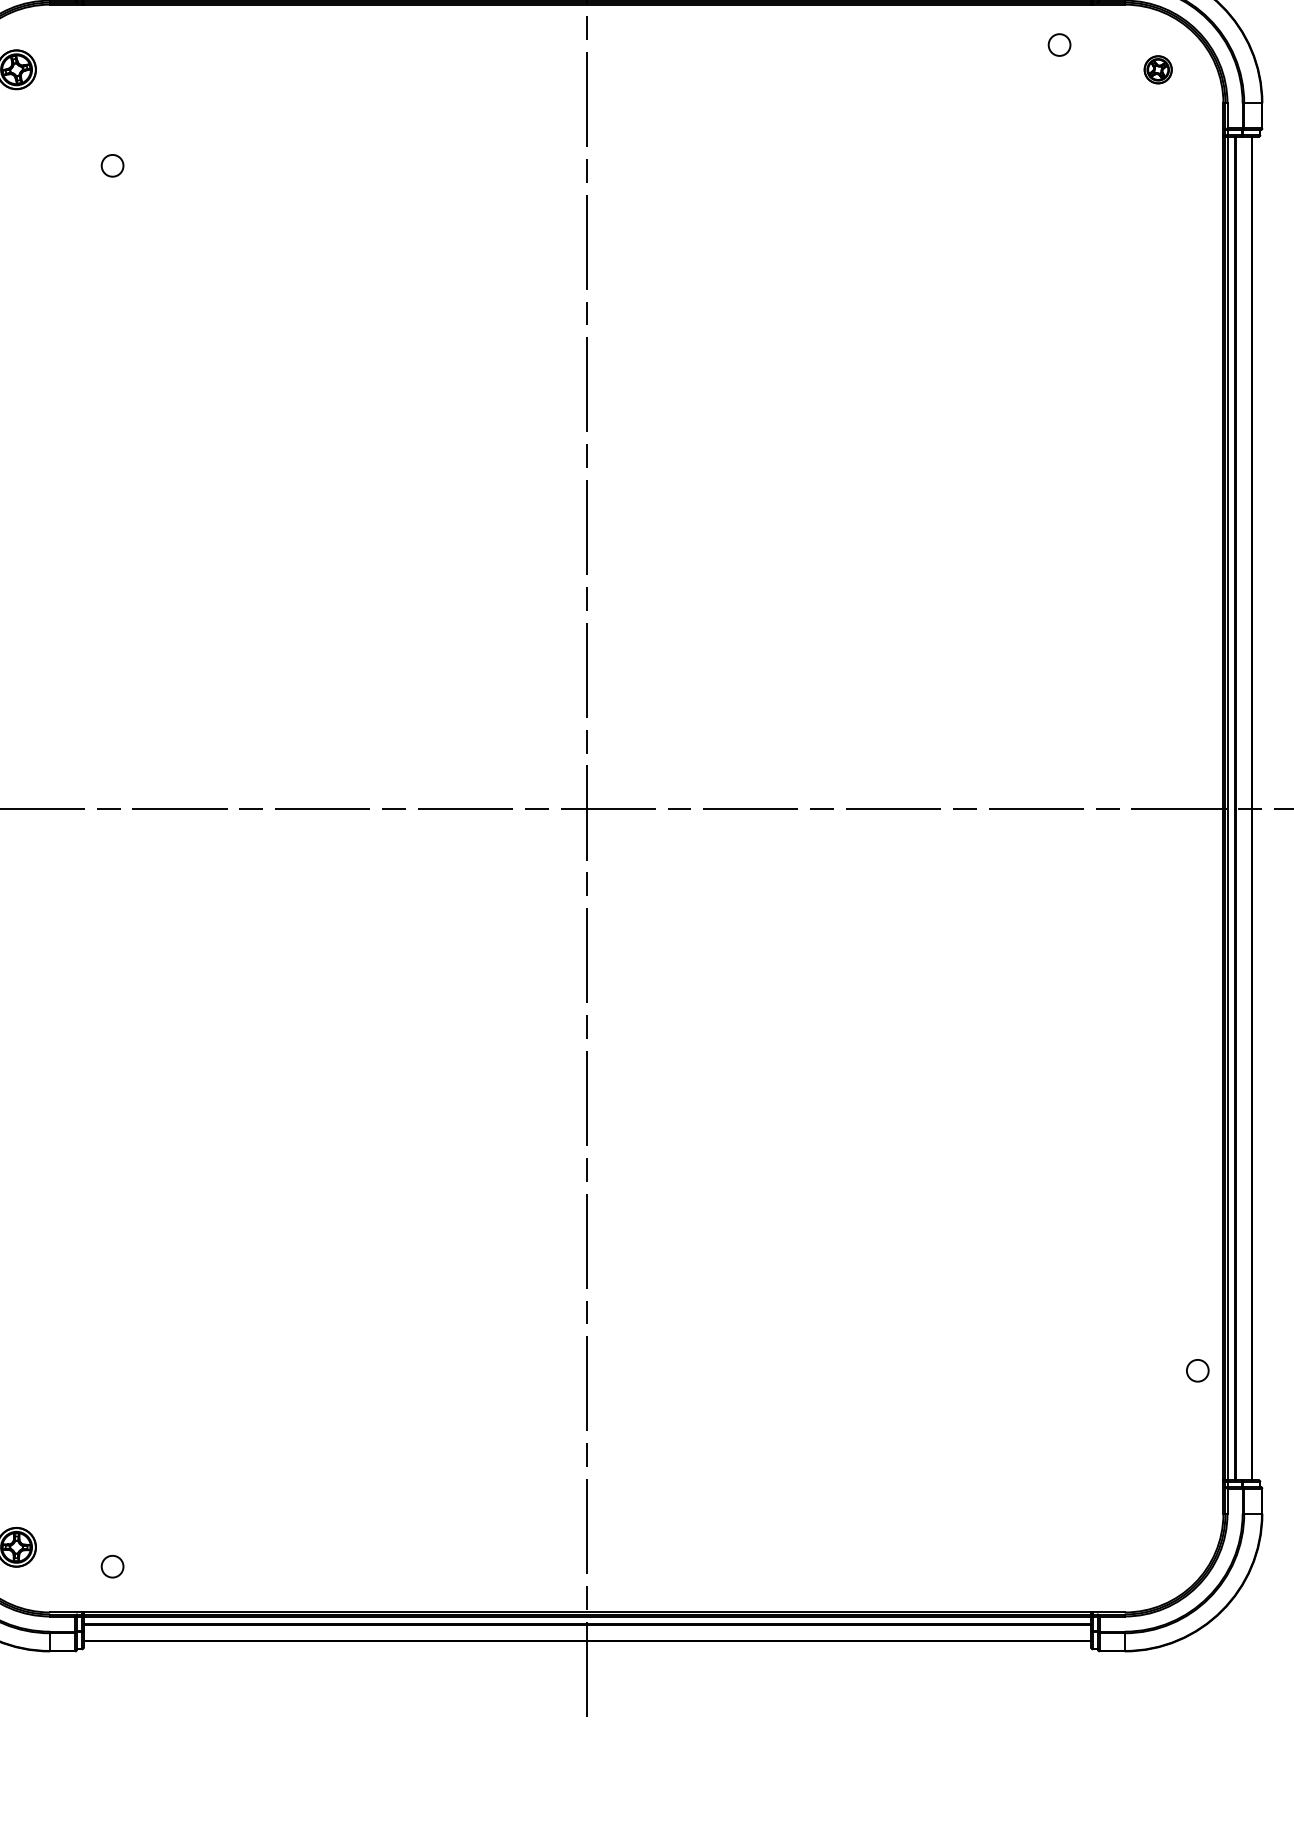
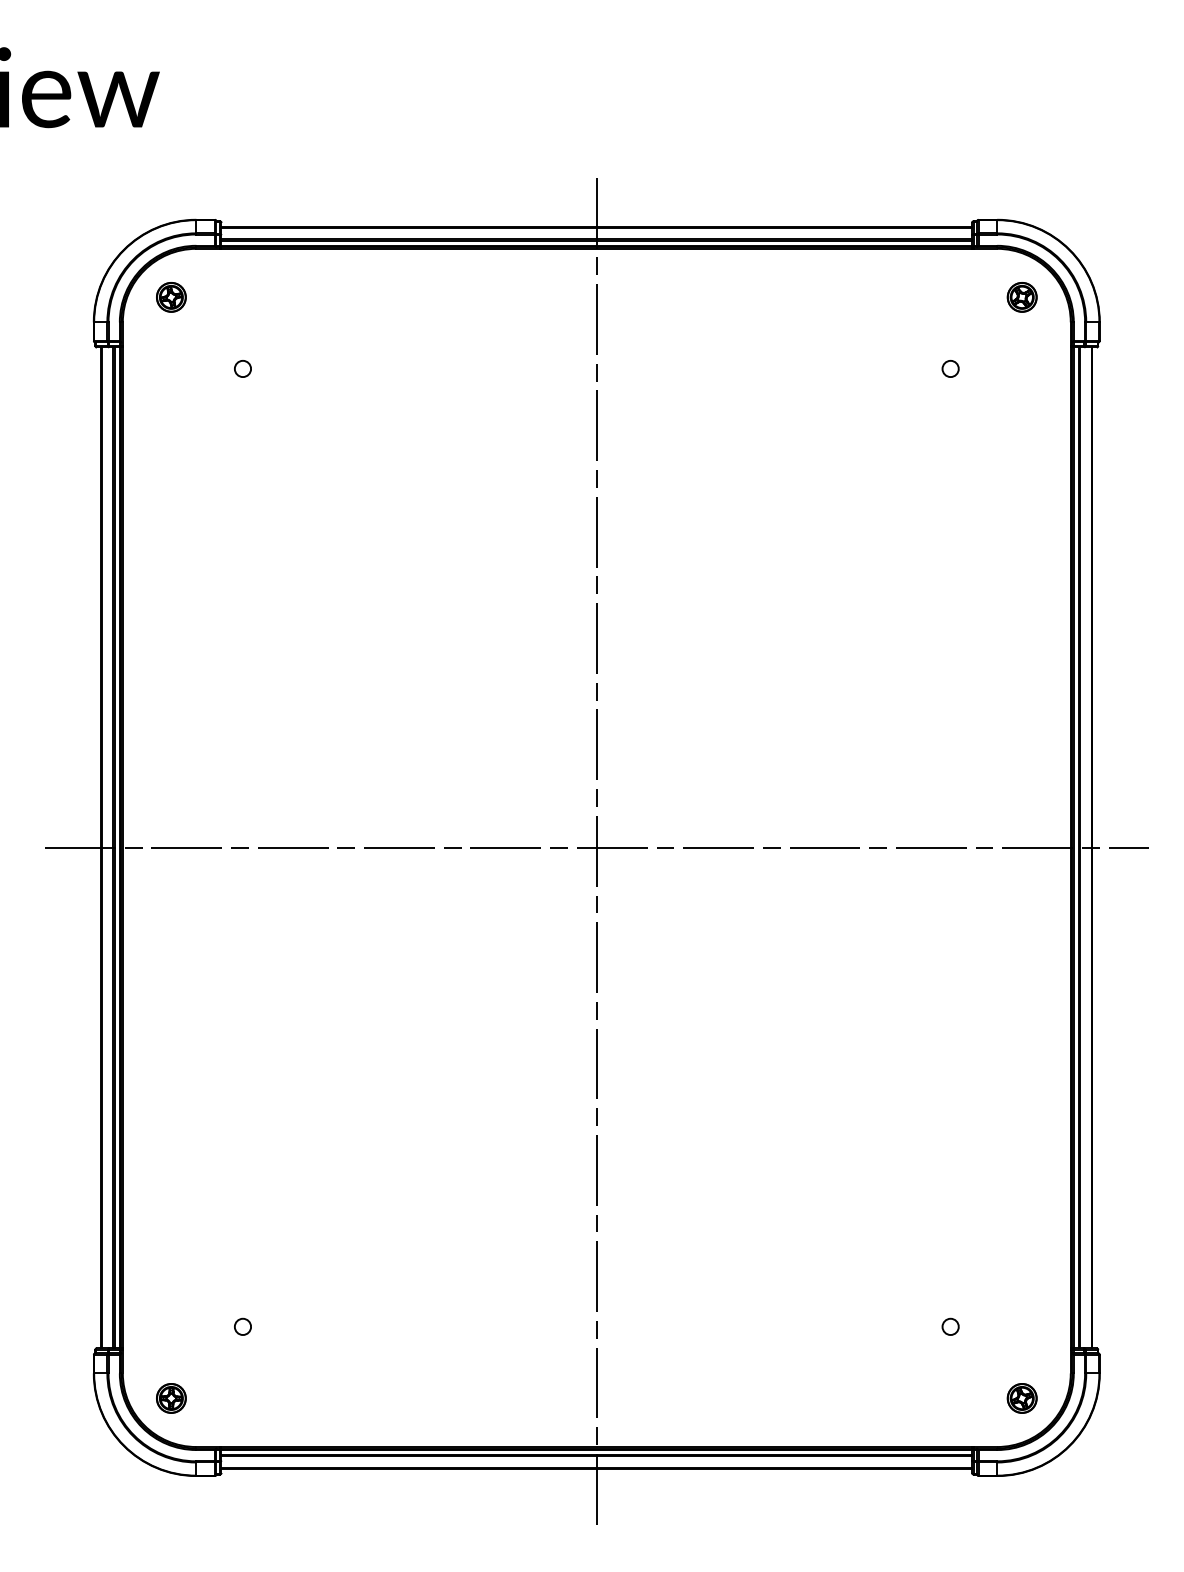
circle: (1059, 44) -> (950, 368), moved
part: (1157, 69) -> (1021, 297), size x1.43
circle: (1197, 1370) -> (950, 1326), moved
part: (1157, 1547) -> (1021, 1398), added
circle: (111, 1566) -> (242, 1326), moved

